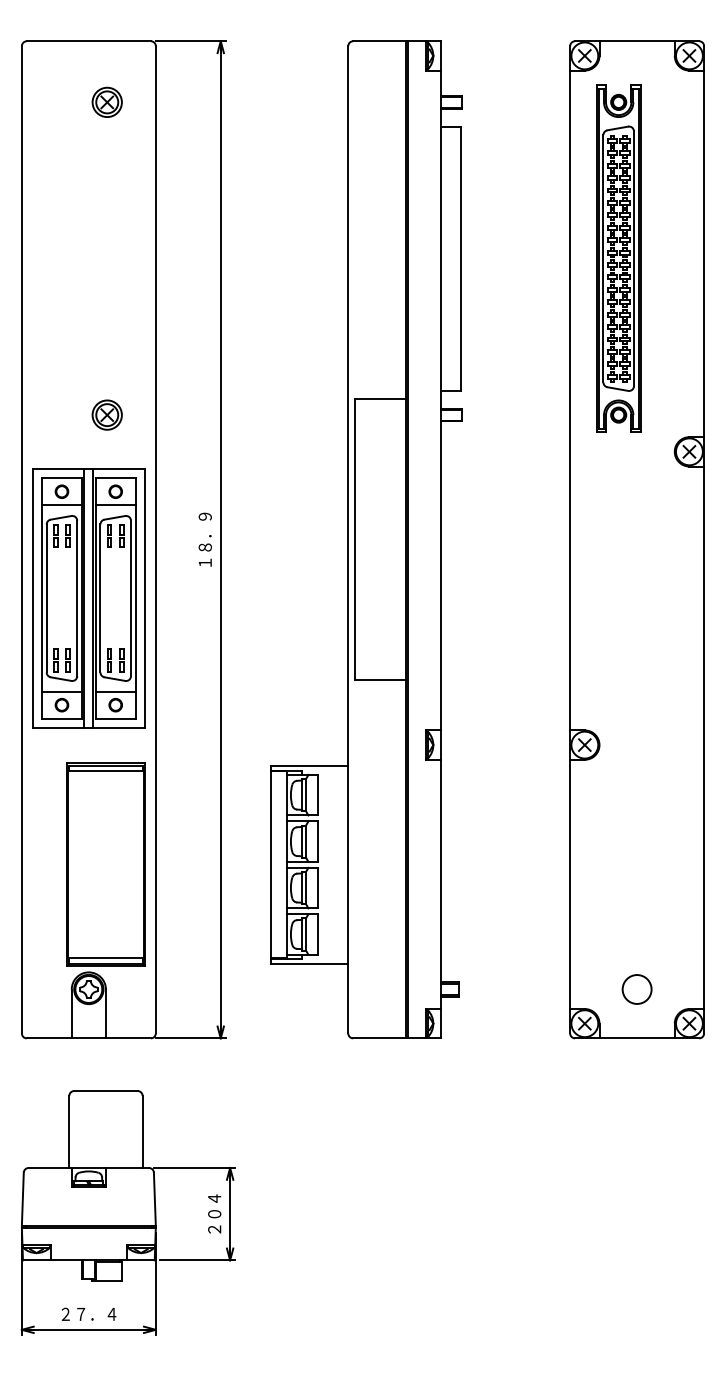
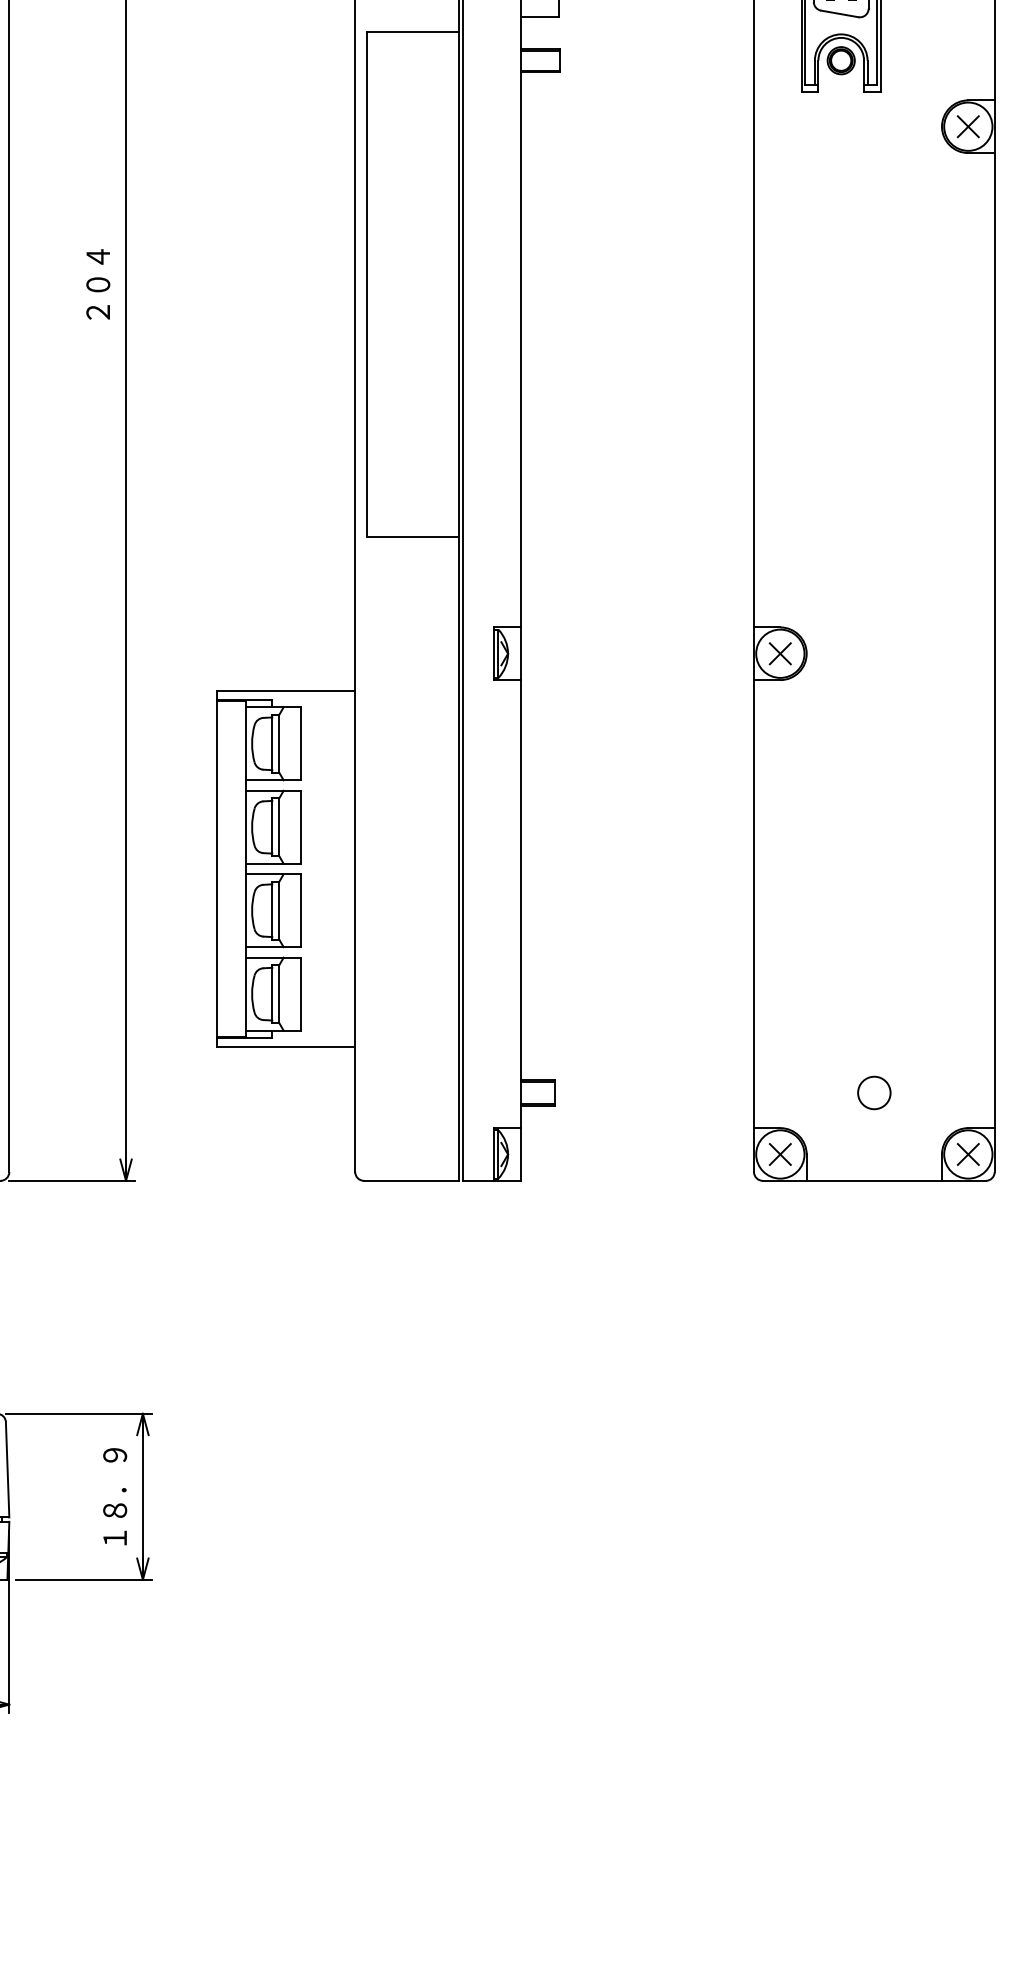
text: (204, 539) -> (96, 284), １８．９ -> ２０４
circle: (637, 989) -> (875, 1092), size x0.62
text: (214, 1214) -> (114, 1497), ２０４ -> １８．９

